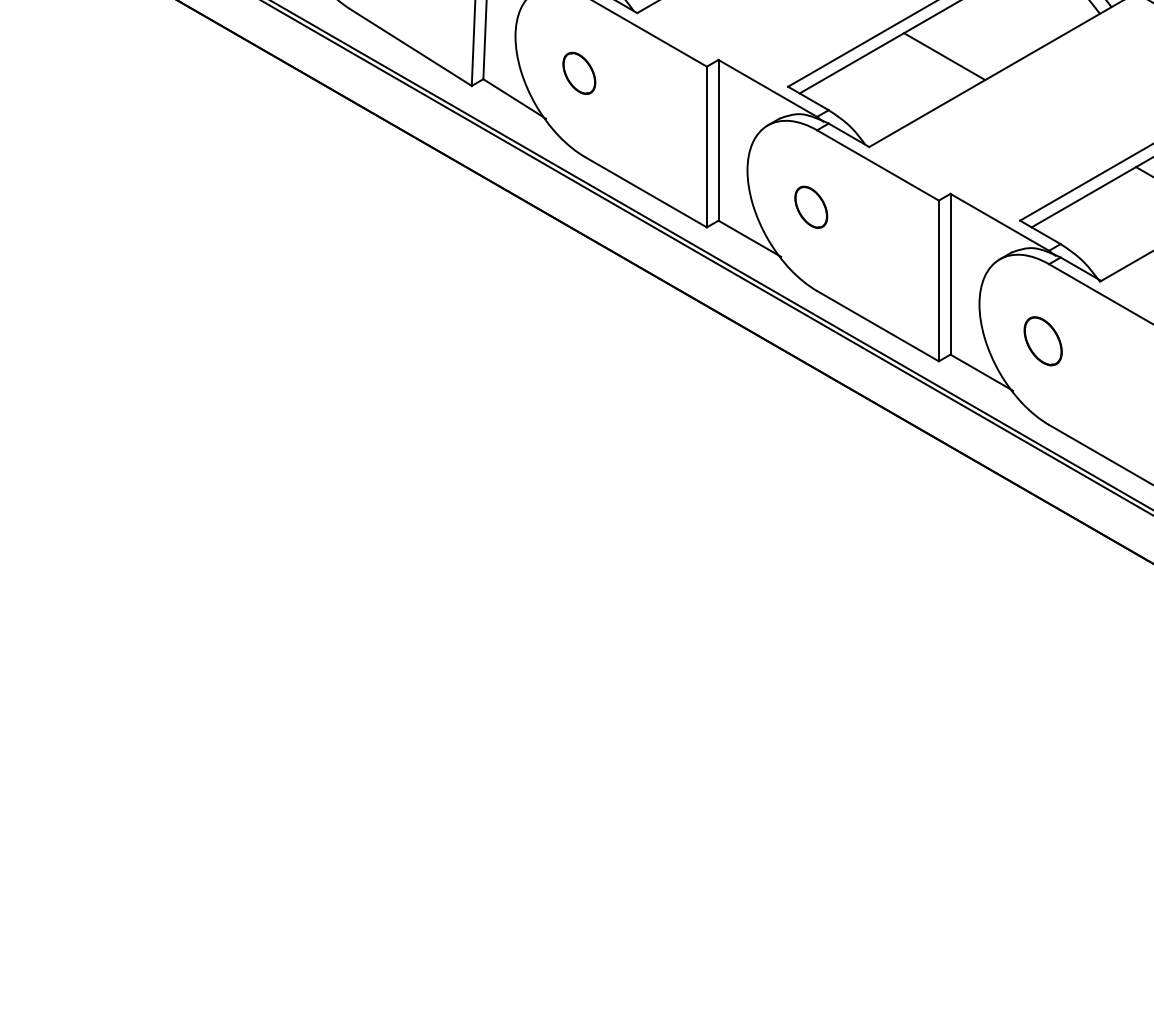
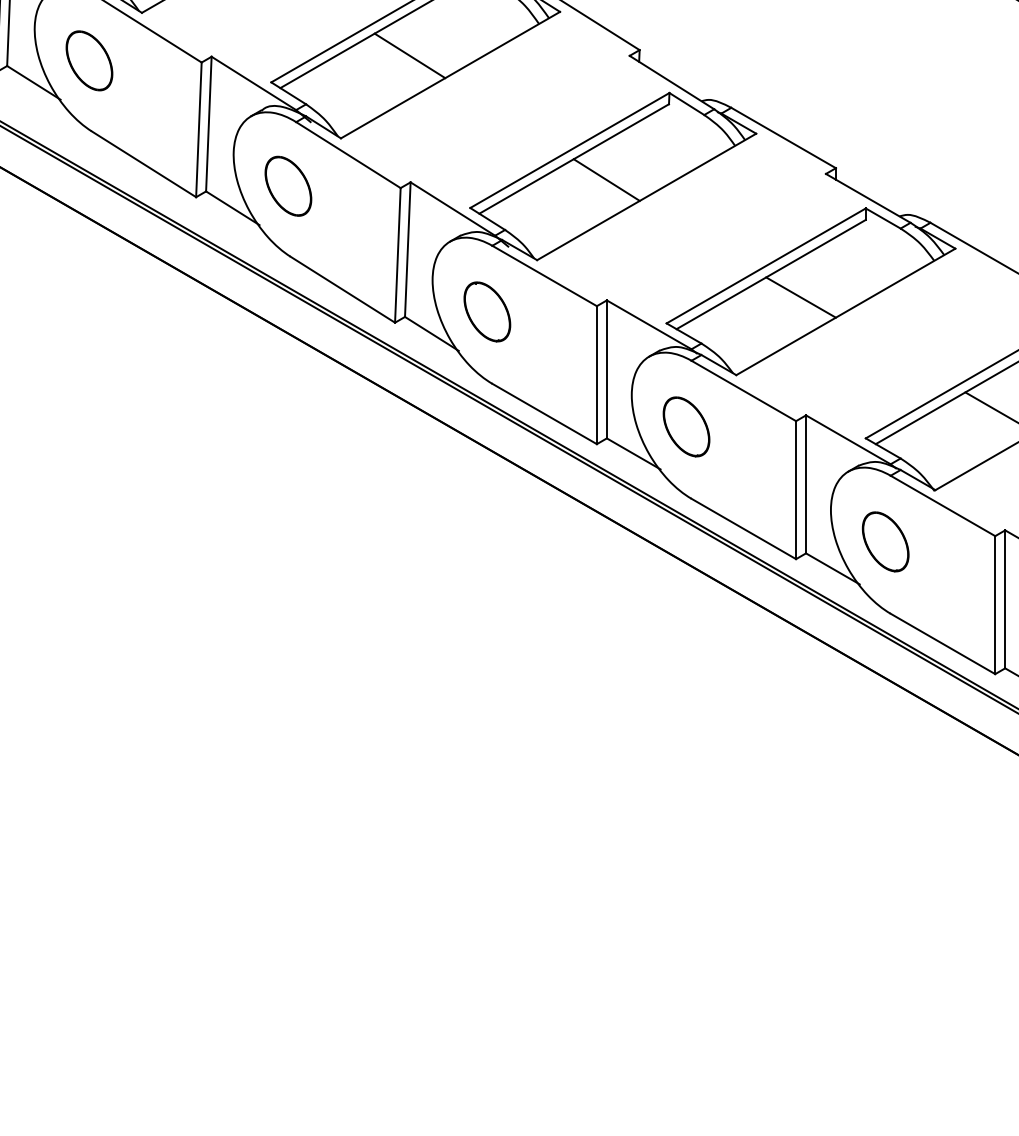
part: (579, 72) -> (487, 311), size x1.67
part: (811, 206) -> (686, 426), size x1.67
part: (1043, 340) -> (885, 541), size x1.43

